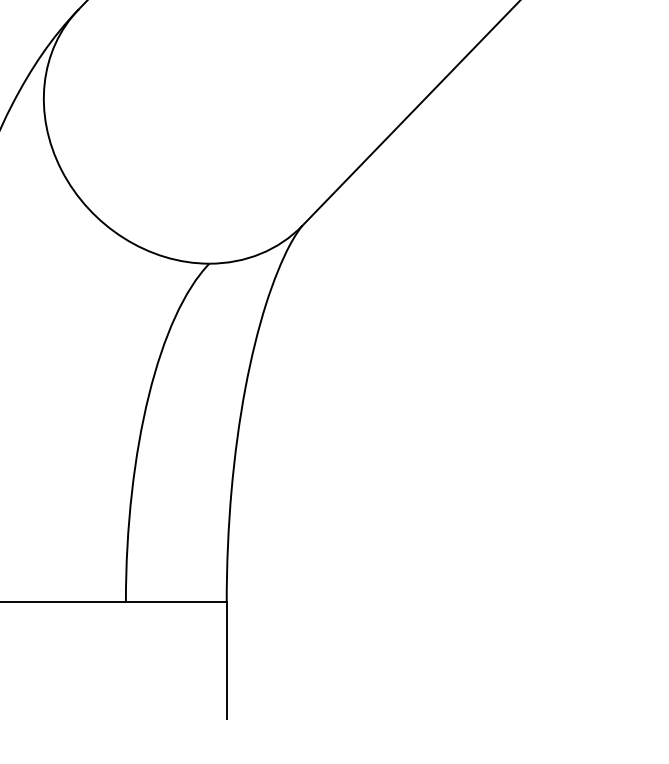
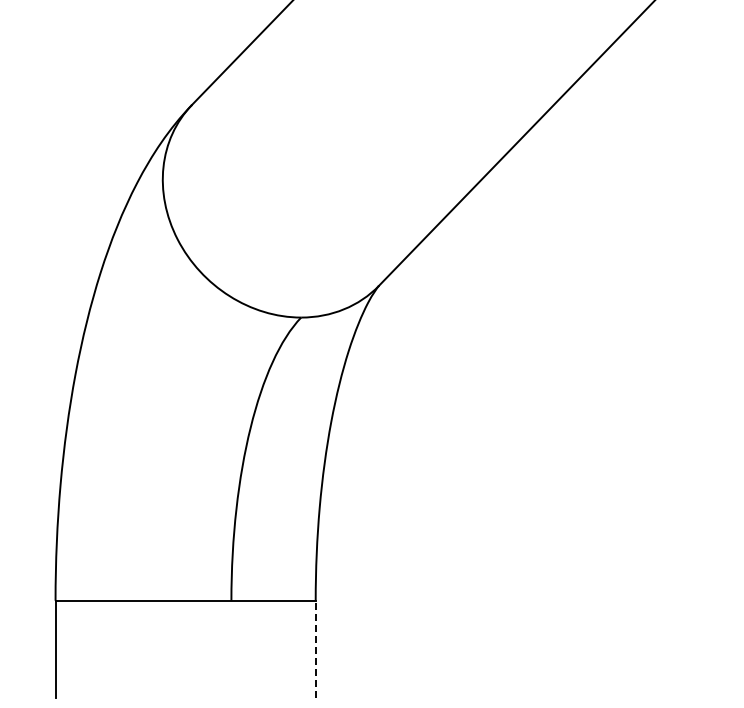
line: (226, 660) -> (315, 649), solid -> dashed

